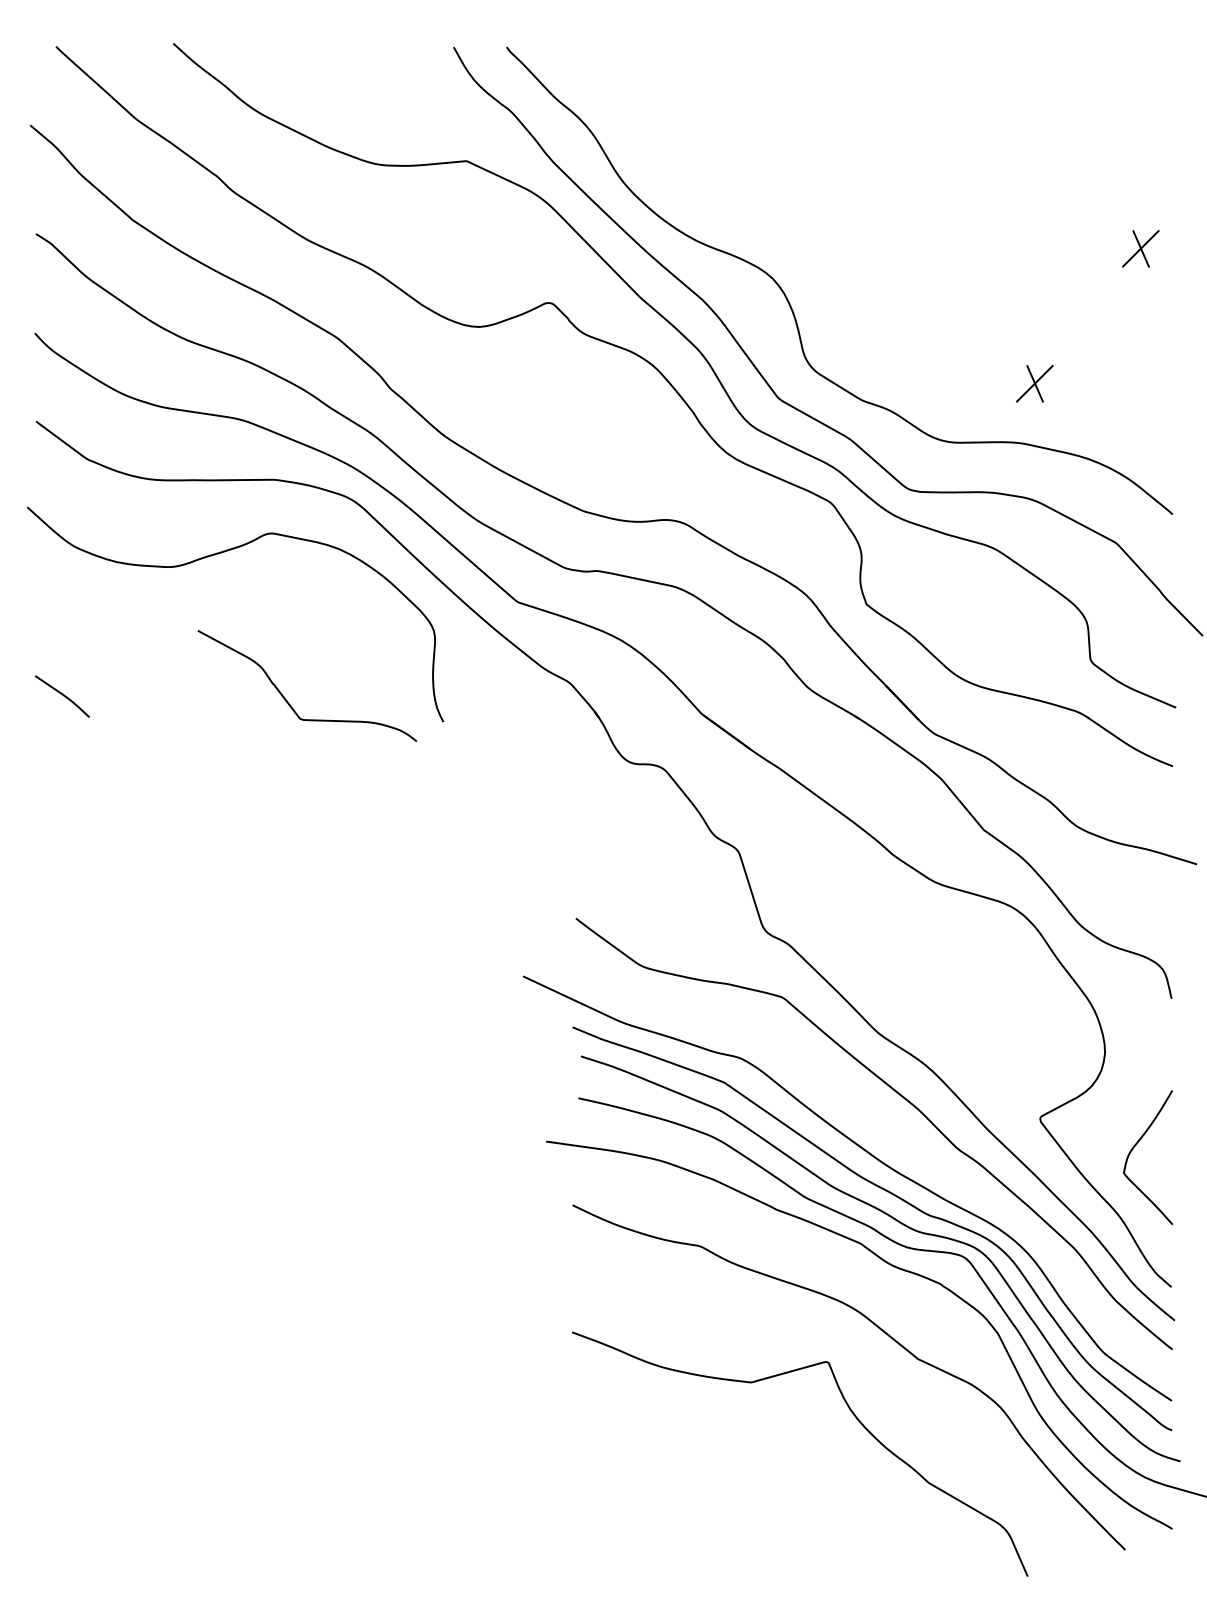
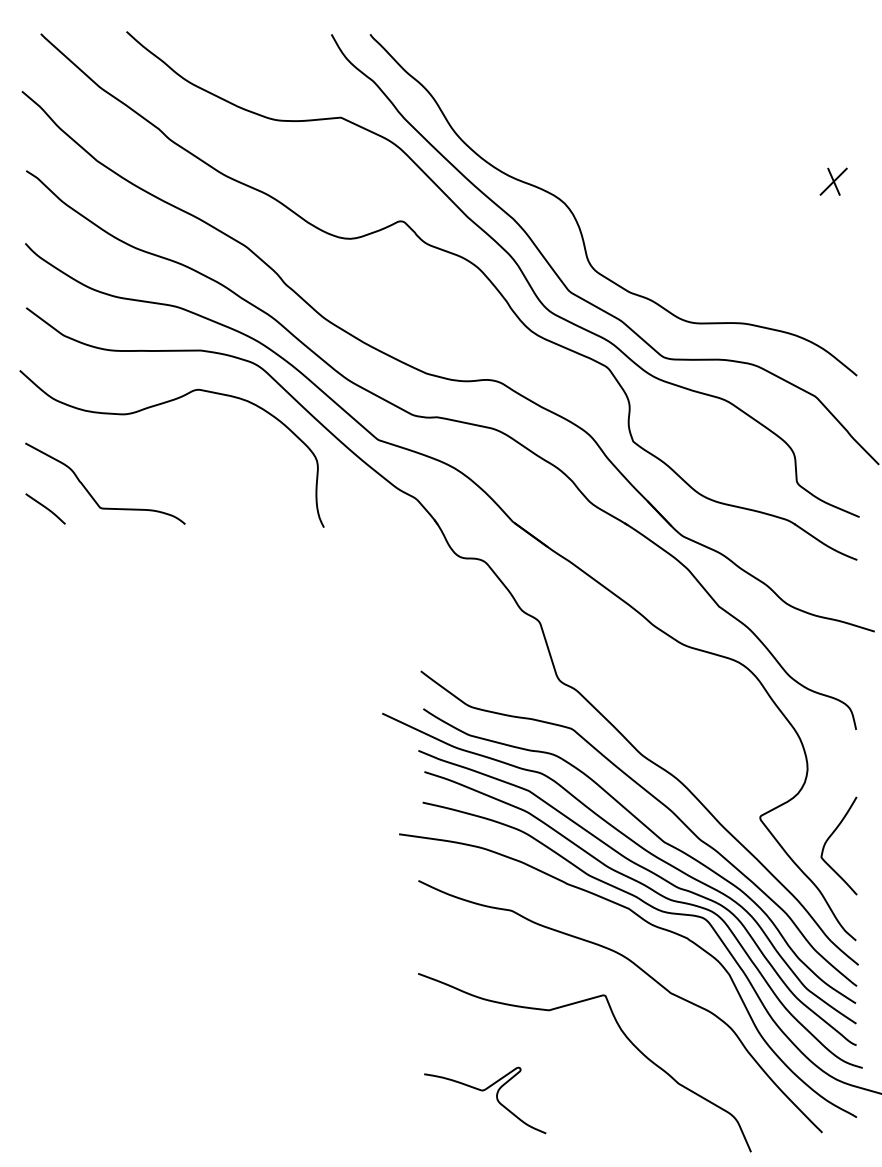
part: (1034, 383) -> (756, 280), removed
curve: (288, 701) -> (91, 495), moved
curve: (895, 1142) -> (654, 834), added
curve: (660, 1493) -> (482, 1091), added

